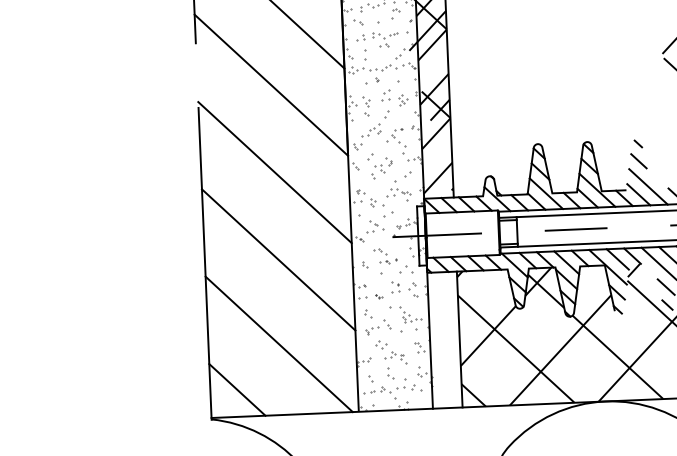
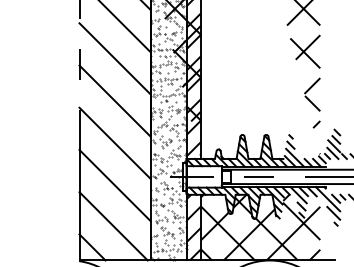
hatch: (444, 339) -> (193, 227), added

